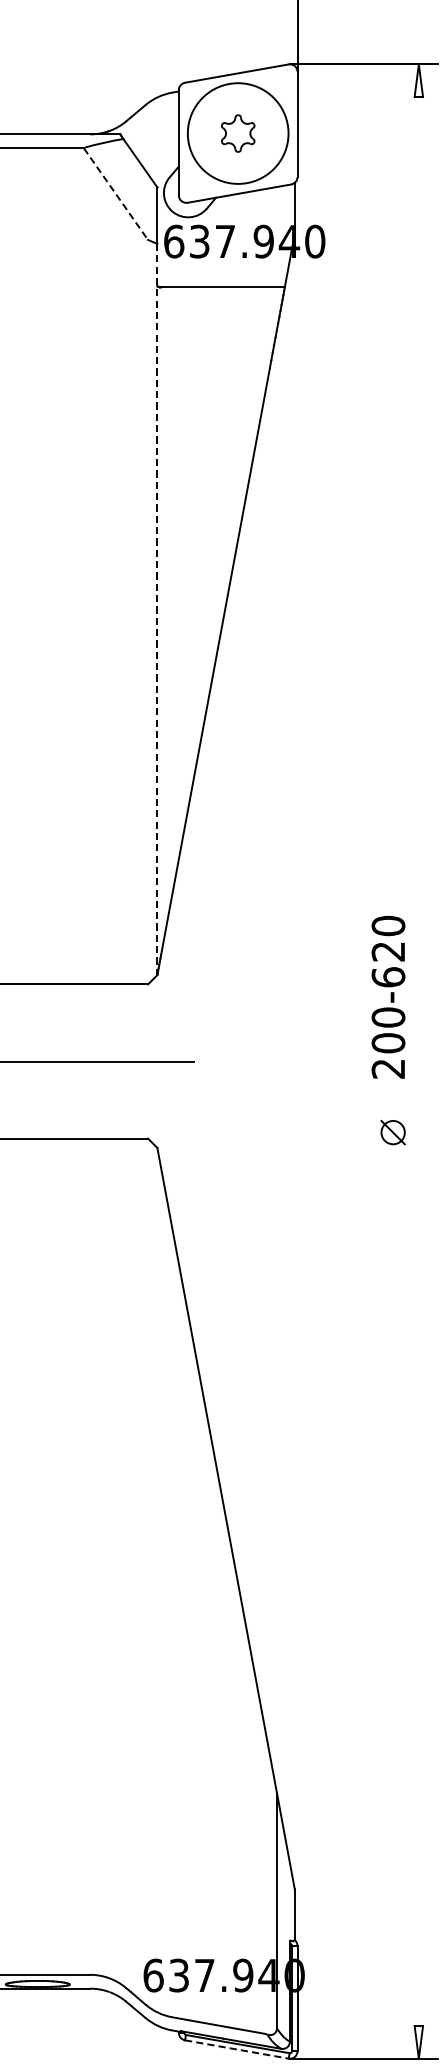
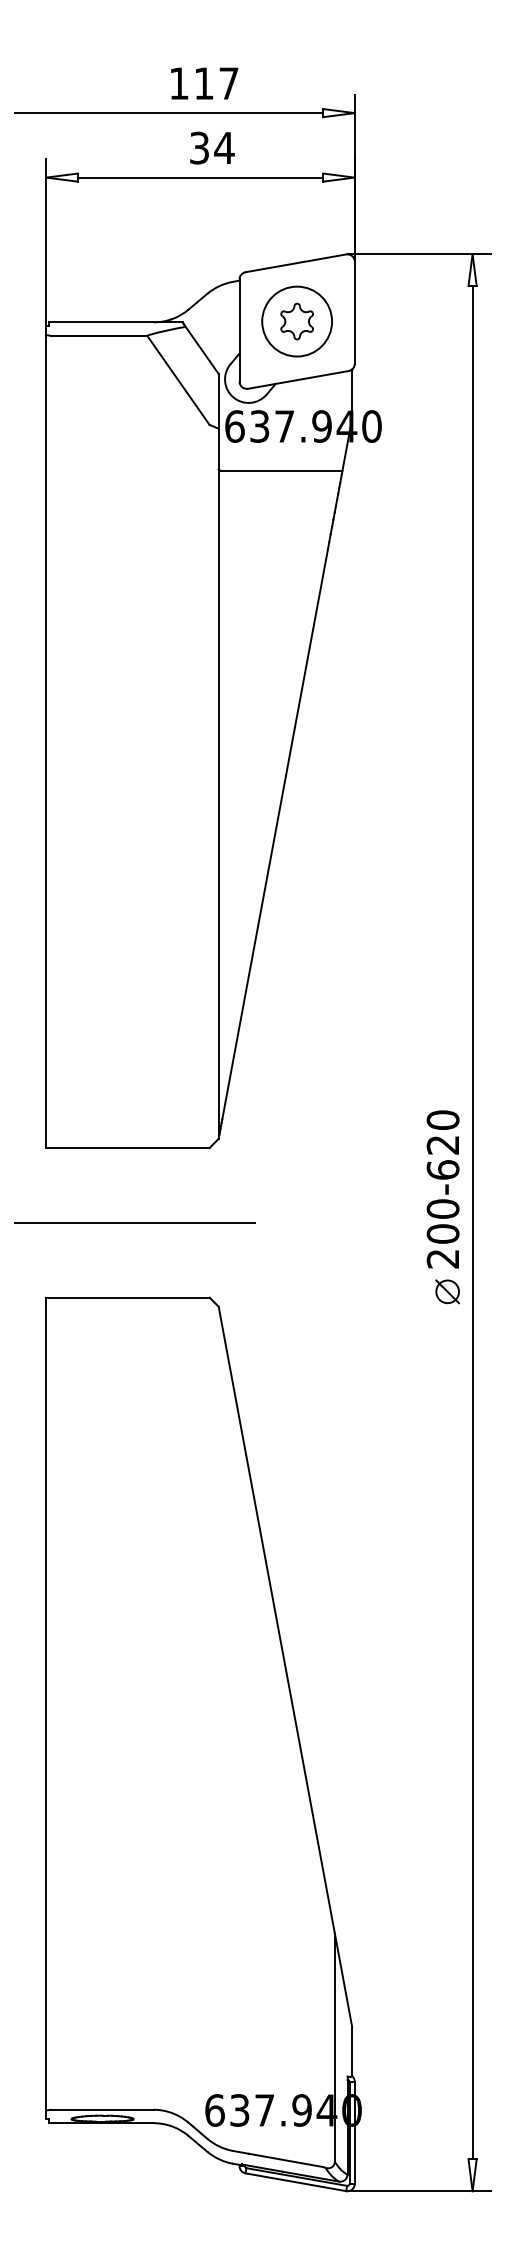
circle: (238, 133) -> (297, 321), size x0.71
line: (116, 194) -> (178, 380), dashed -> solid
line: (157, 610) -> (218, 784), dashed -> solid
text: (387, 997) -> (442, 1189), moved
line: (418, 1061) -> (472, 1222), added
line: (237, 2049) -> (296, 2182), dashed -> solid

